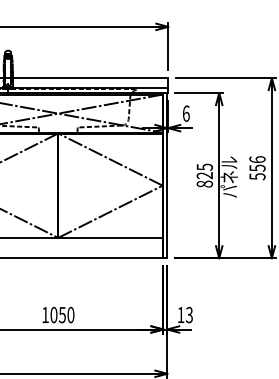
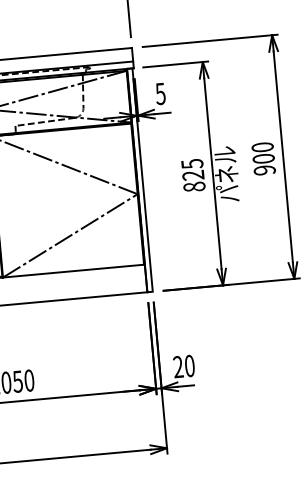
text: (185, 113) -> (159, 93), 6 -> 5
text: (257, 168) -> (263, 159), 556 -> 900
text: (184, 314) -> (182, 365), 13 -> 20

